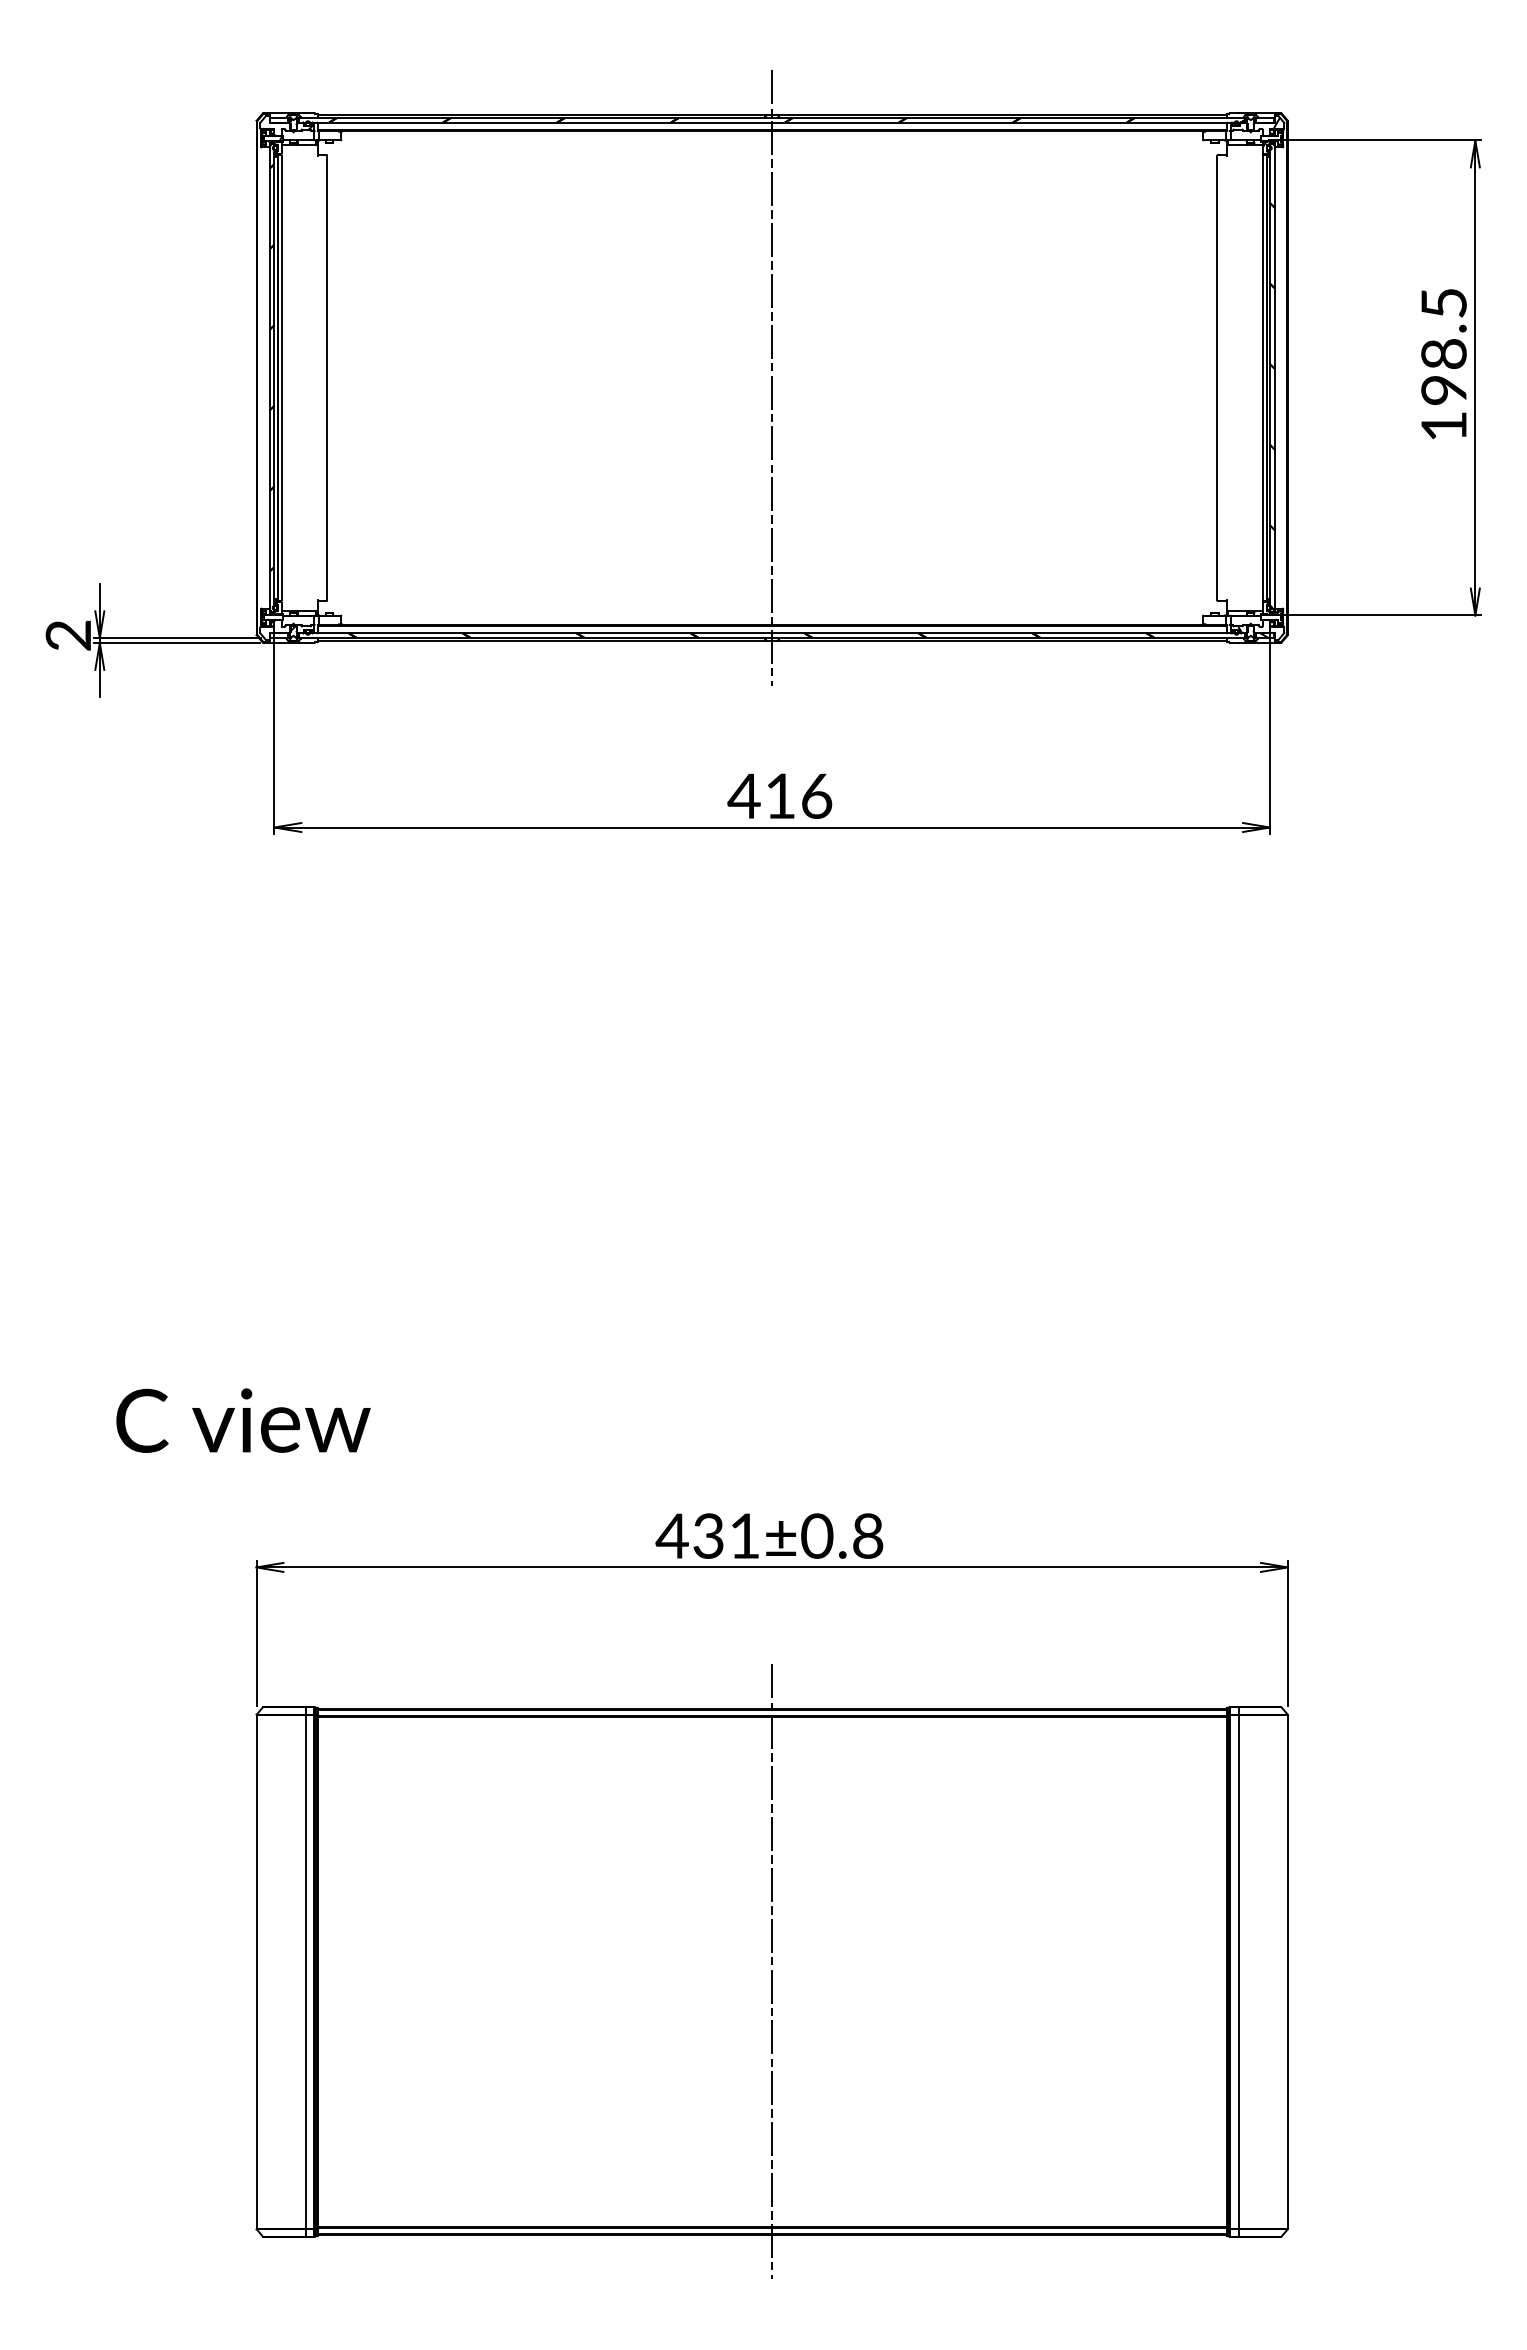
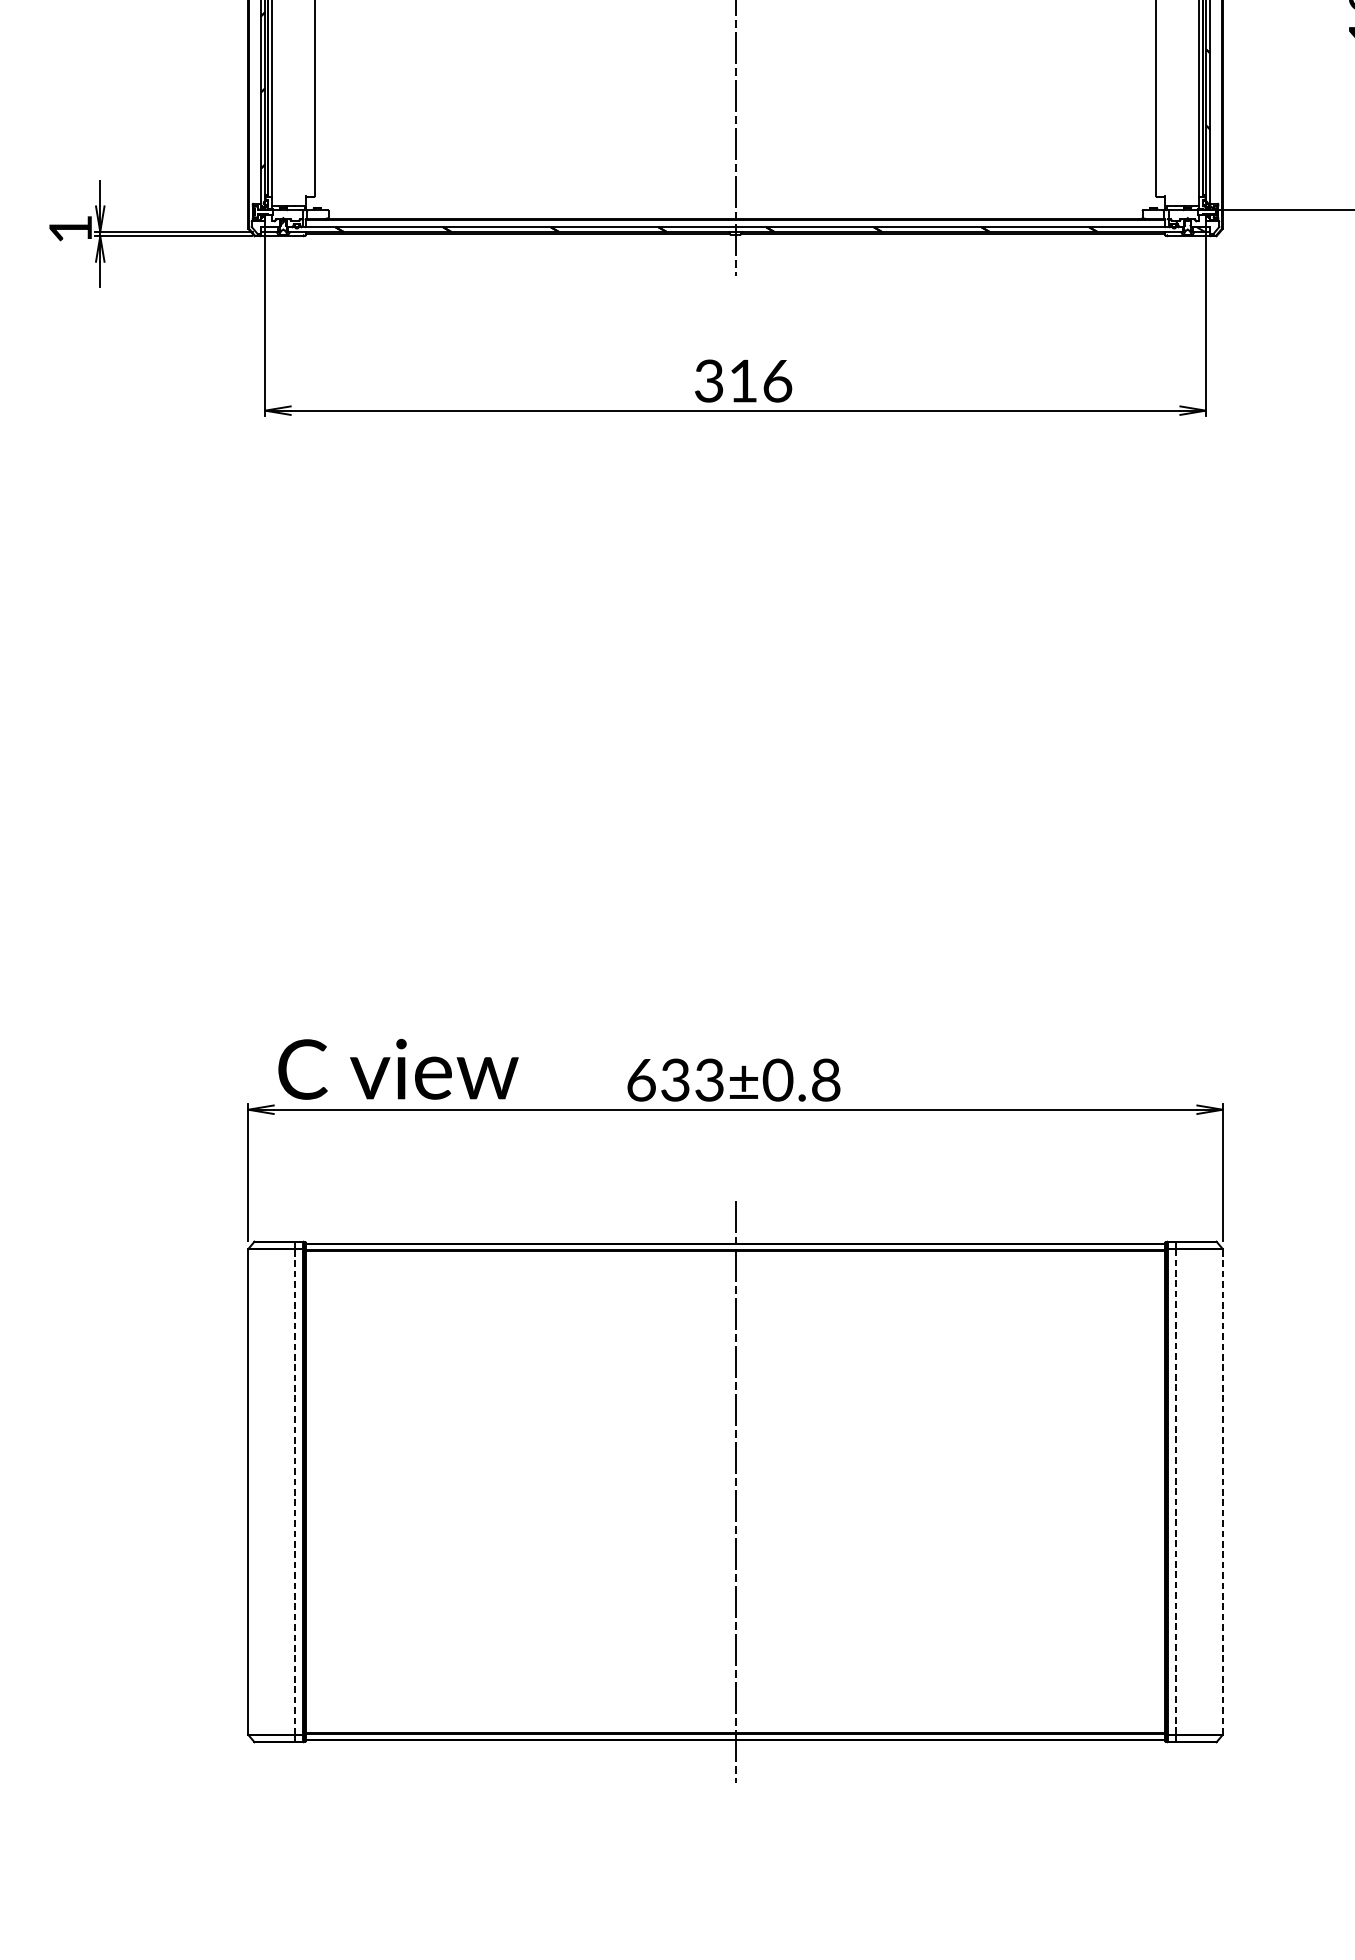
text: (67, 635) -> (69, 229), 2 -> 1
text: (743, 795) -> (708, 380), 416 -> 316
text: (243, 1420) -> (398, 1069), moved
text: (707, 1535) -> (674, 1079), 431±0.8 -> 633±0.8
line: (305, 1971) -> (294, 1491), solid -> dashed
line: (1238, 1971) -> (1176, 1491), solid -> dashed
line: (1287, 1971) -> (1222, 1491), solid -> dashed

